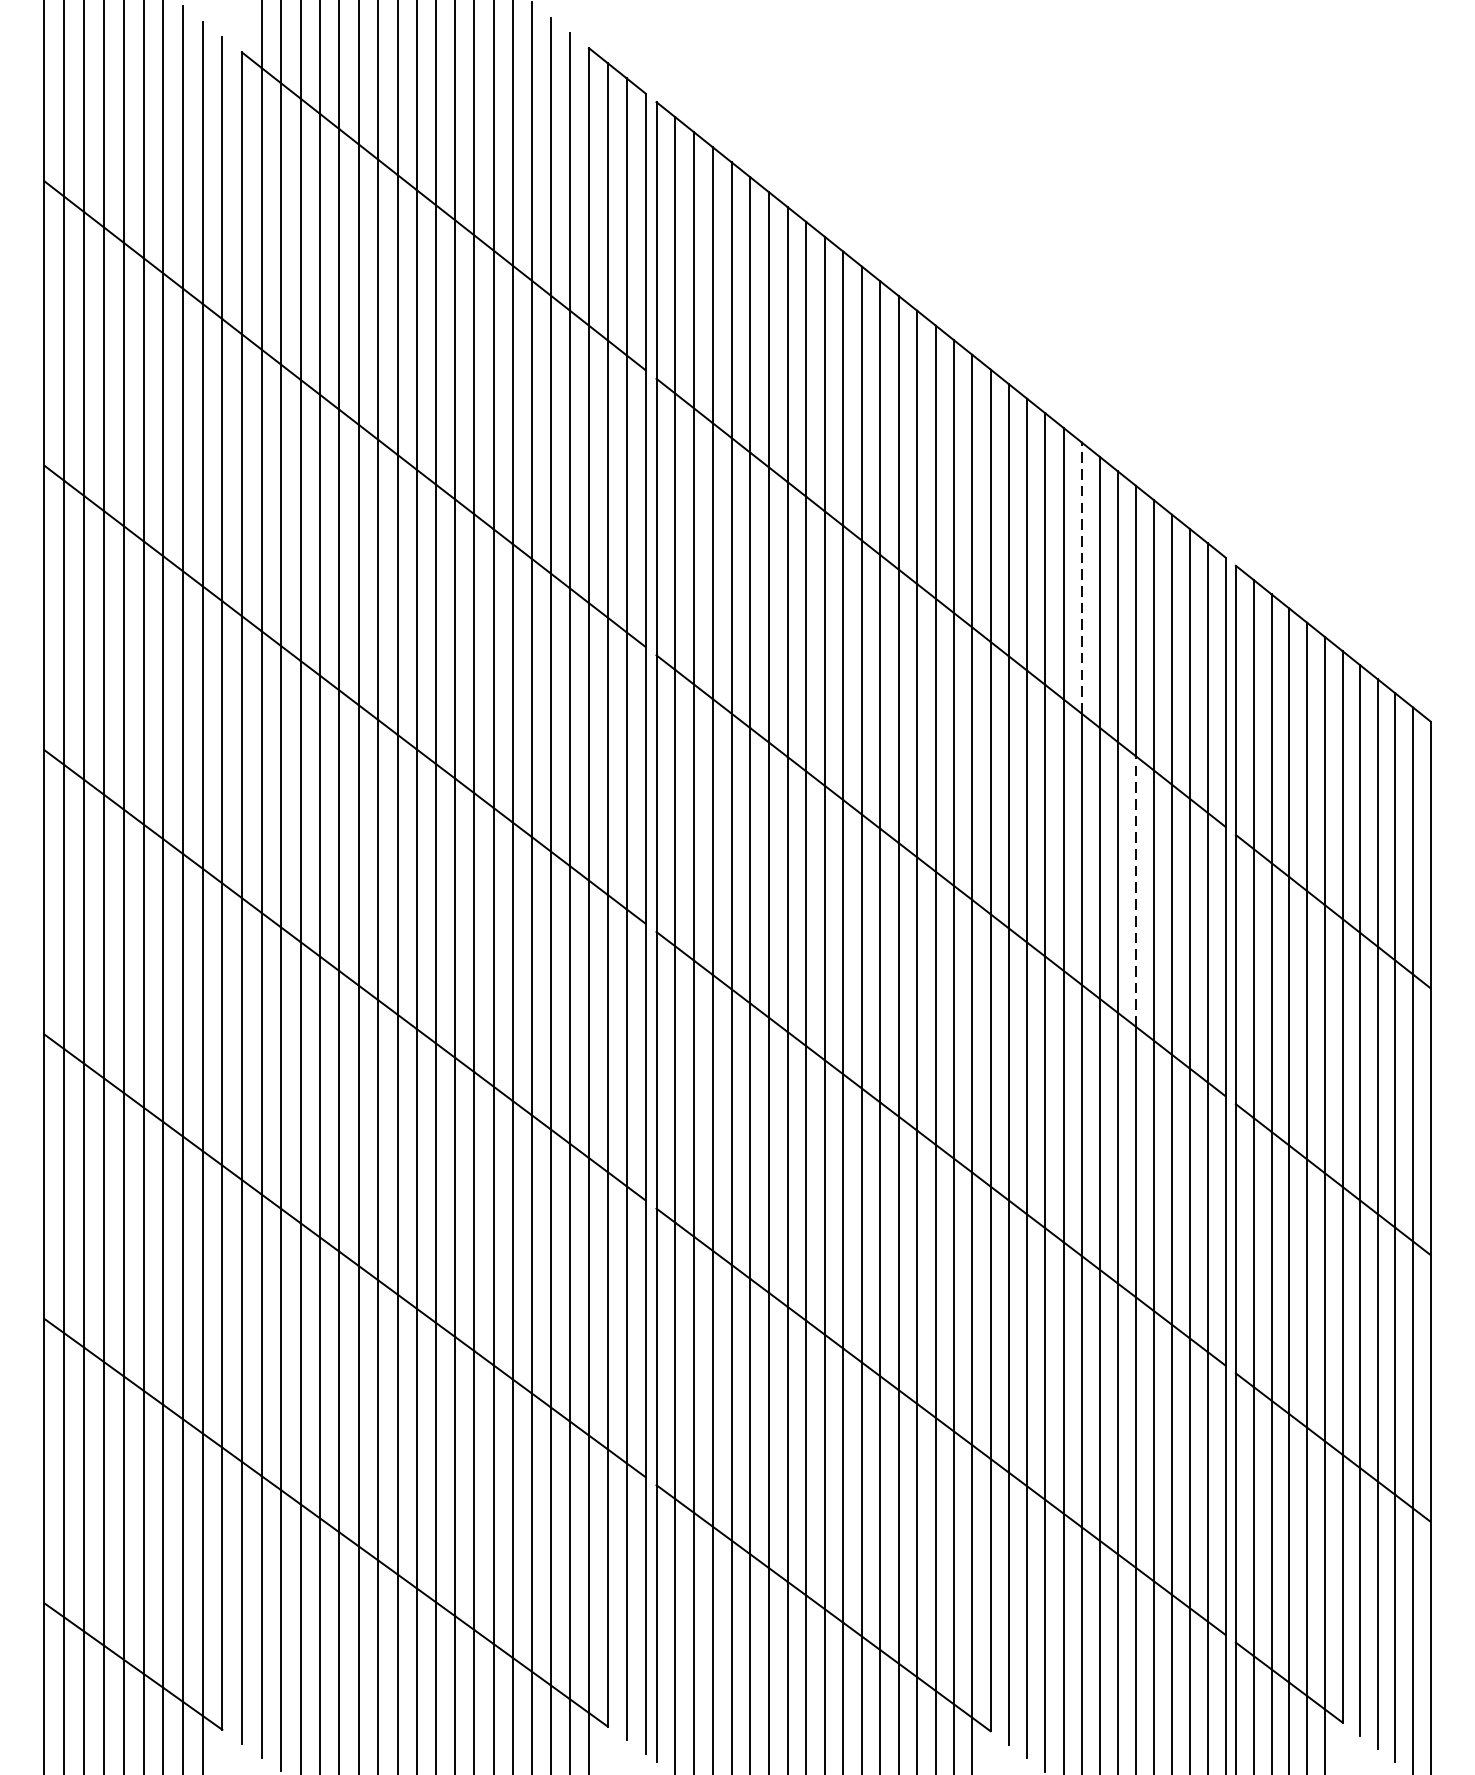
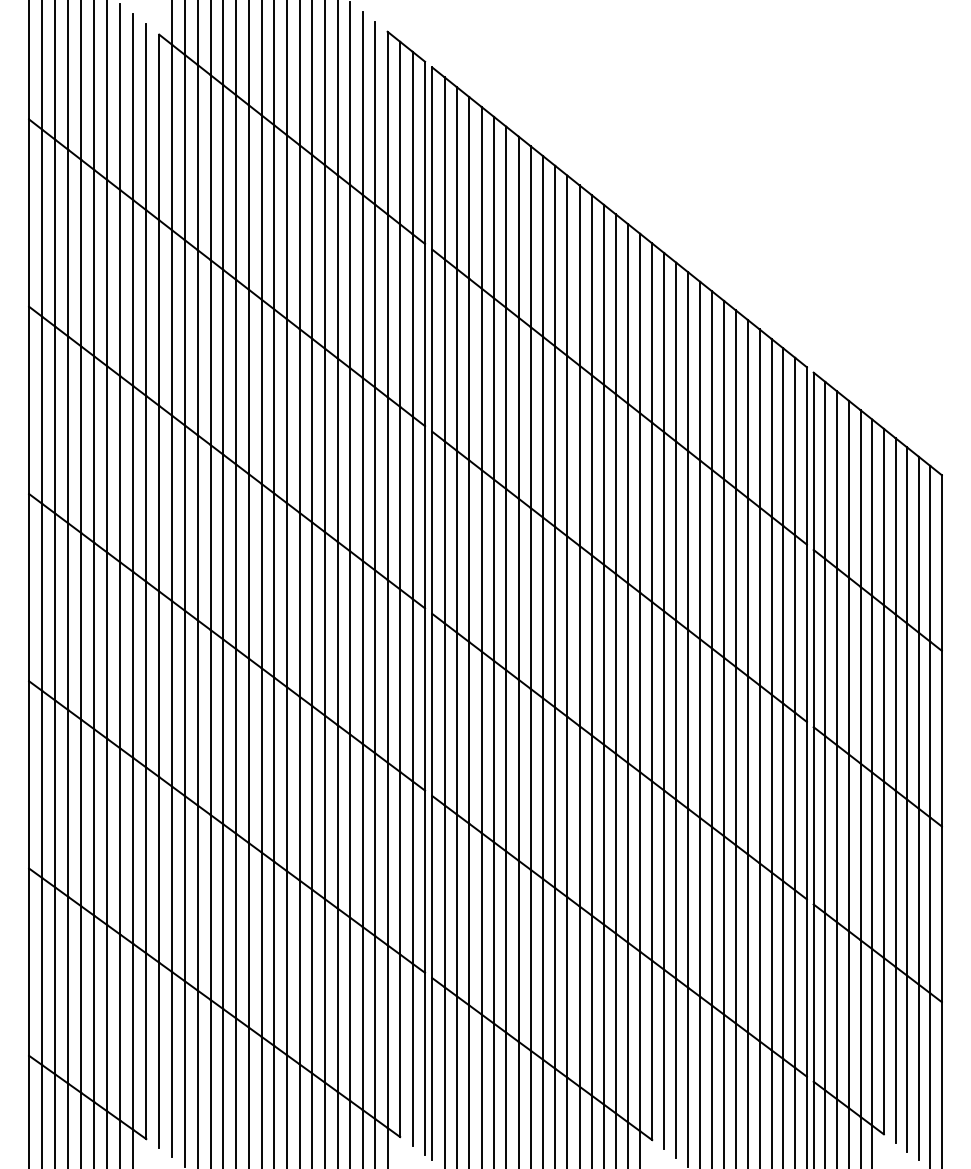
line: (1082, 577) -> (712, 380), dashed -> solid
line: (1135, 890) -> (747, 586), dashed -> solid

